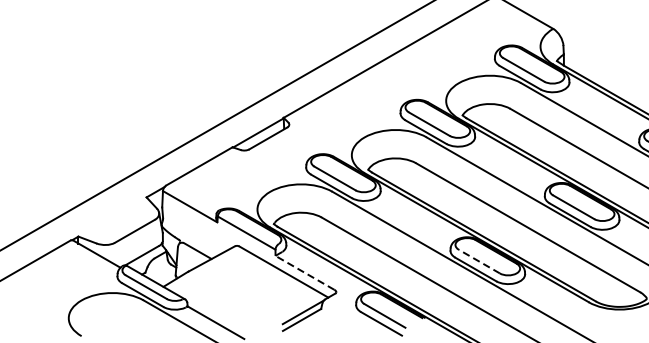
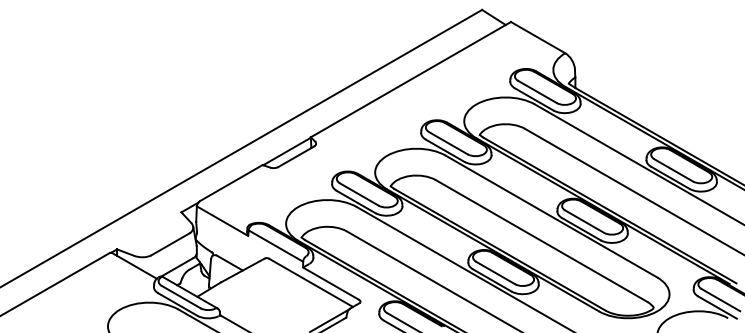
line: (479, 261) -> (495, 272), dashed -> solid
line: (304, 272) -> (330, 283), dashed -> solid

